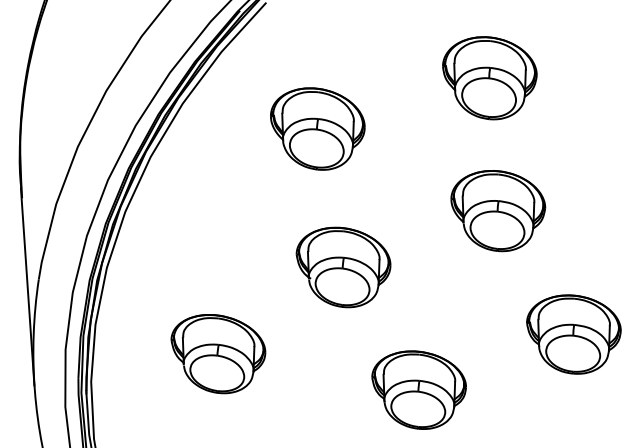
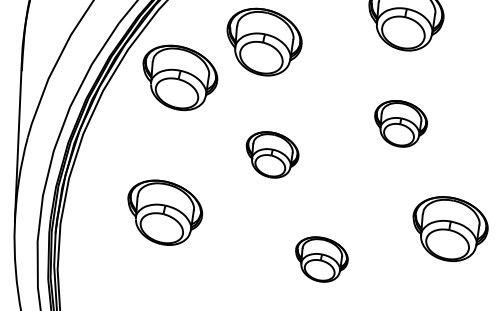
part: (218, 185) -> (179, 78), added
part: (498, 211) -> (400, 124), size x0.7
part: (343, 267) -> (272, 155), size x0.7
part: (418, 389) -> (320, 259), size x0.7

